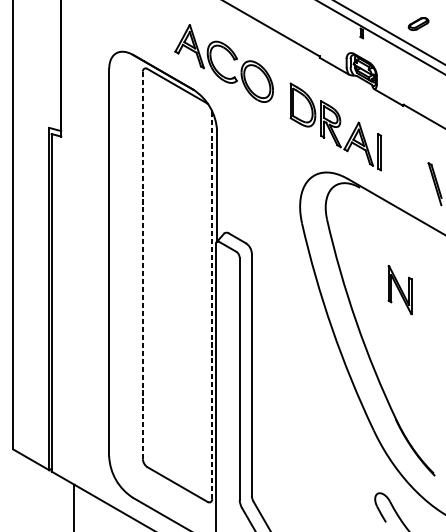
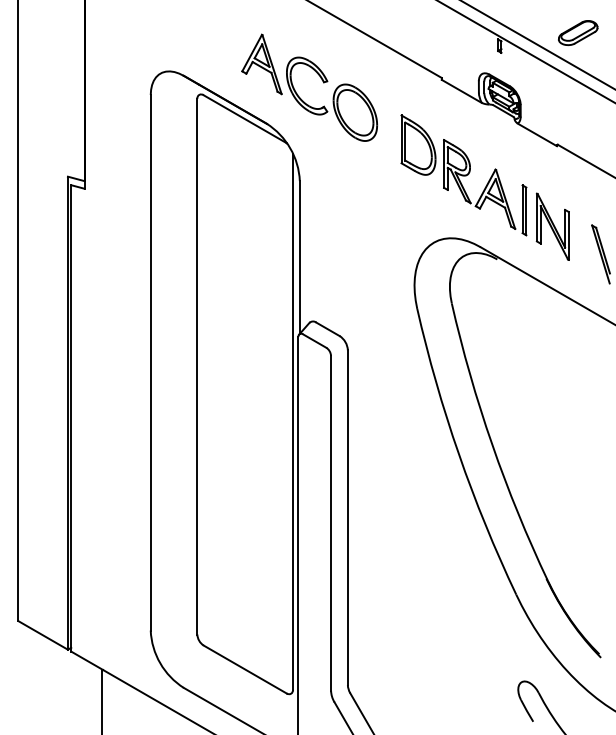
part: (418, 24) -> (578, 33), size x1.43
line: (143, 265) -> (197, 366), dashed -> solid
part: (399, 289) -> (552, 226), moved
line: (211, 305) -> (292, 421), dashed -> solid

